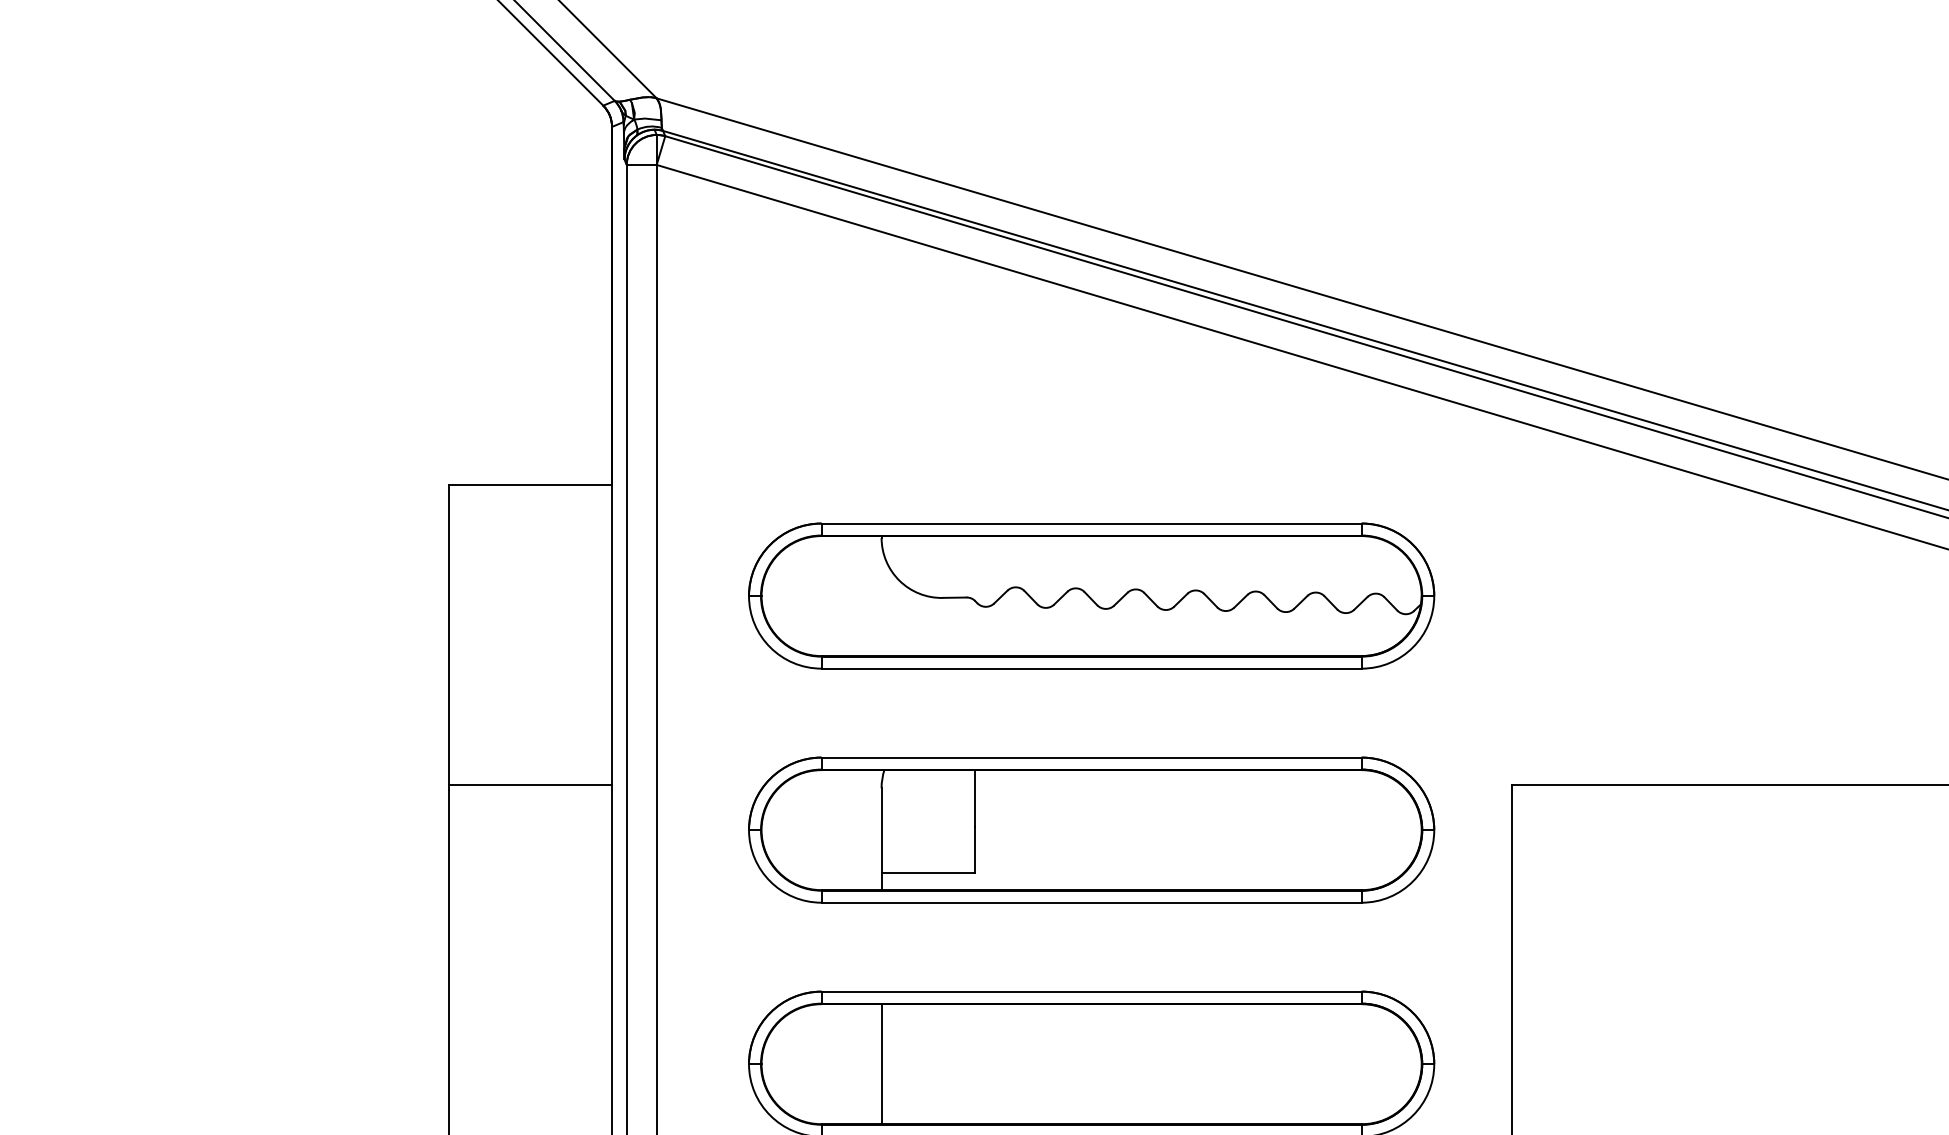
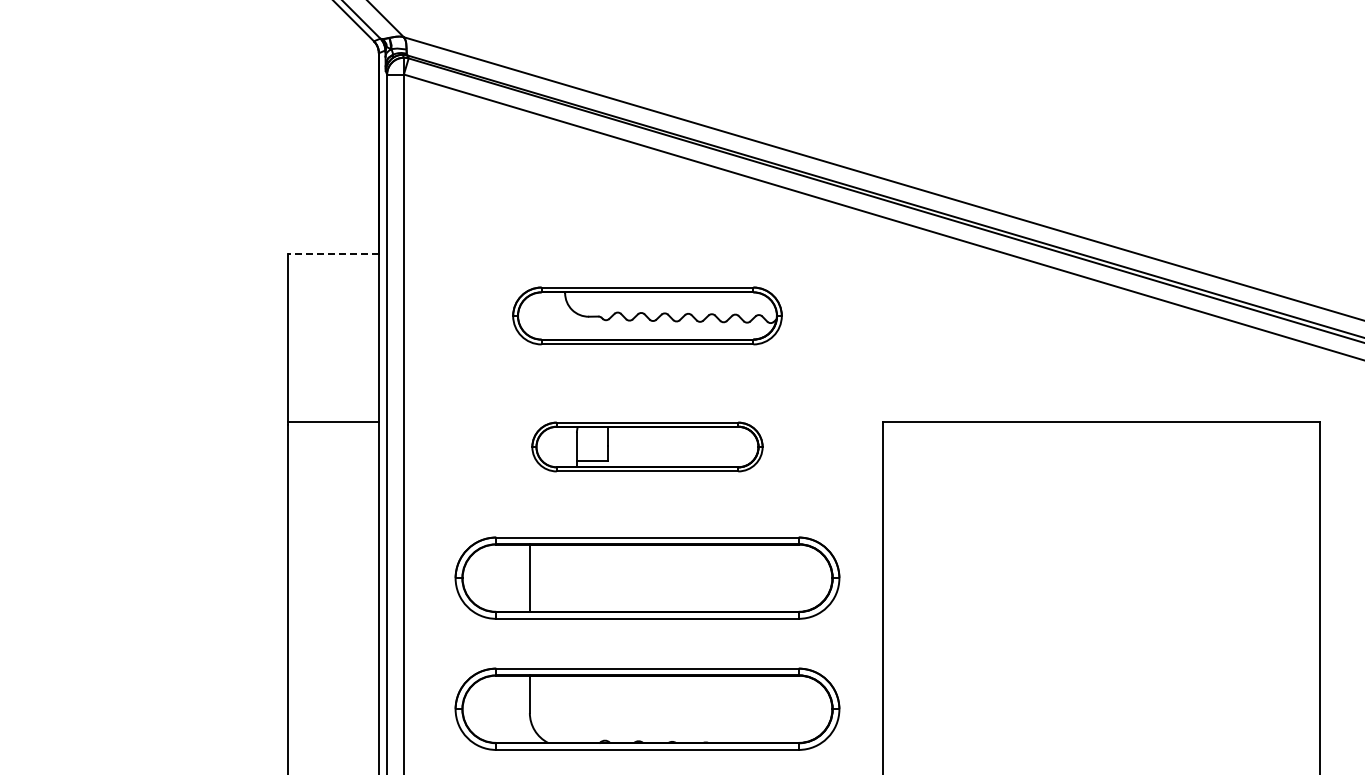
line: (531, 484) -> (333, 253), solid -> dashed
part: (1091, 595) -> (647, 315), size x0.7
part: (1091, 829) -> (647, 446), size x0.6

